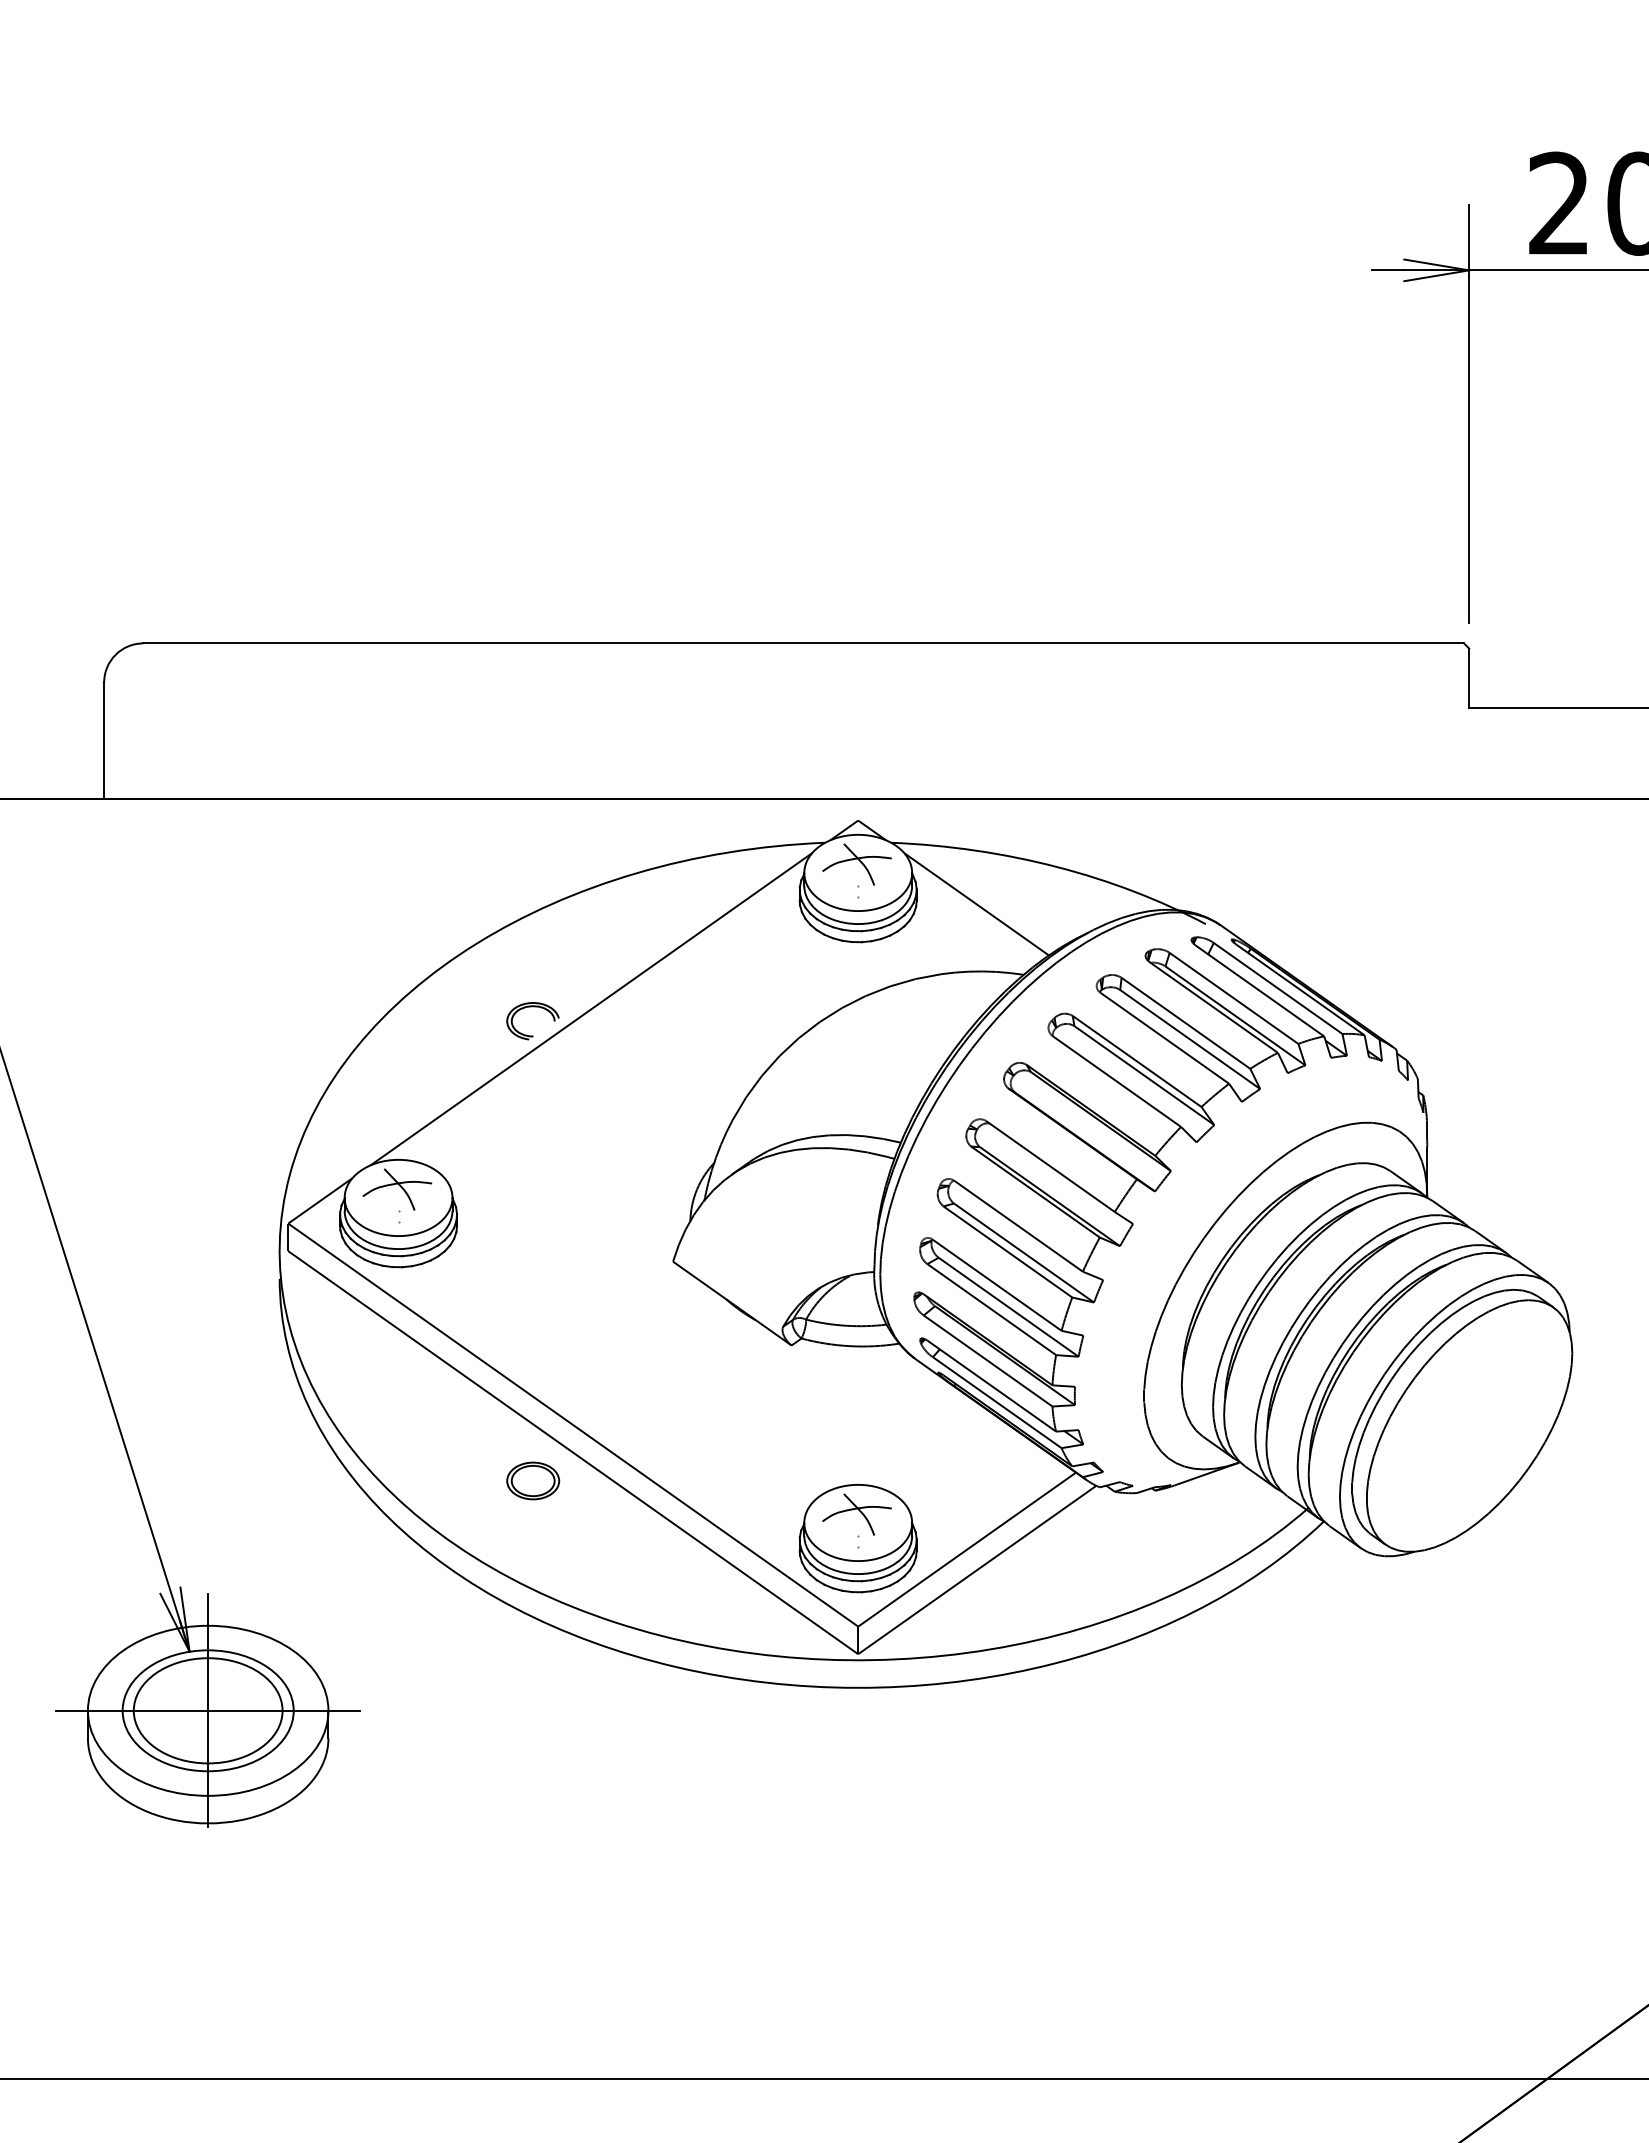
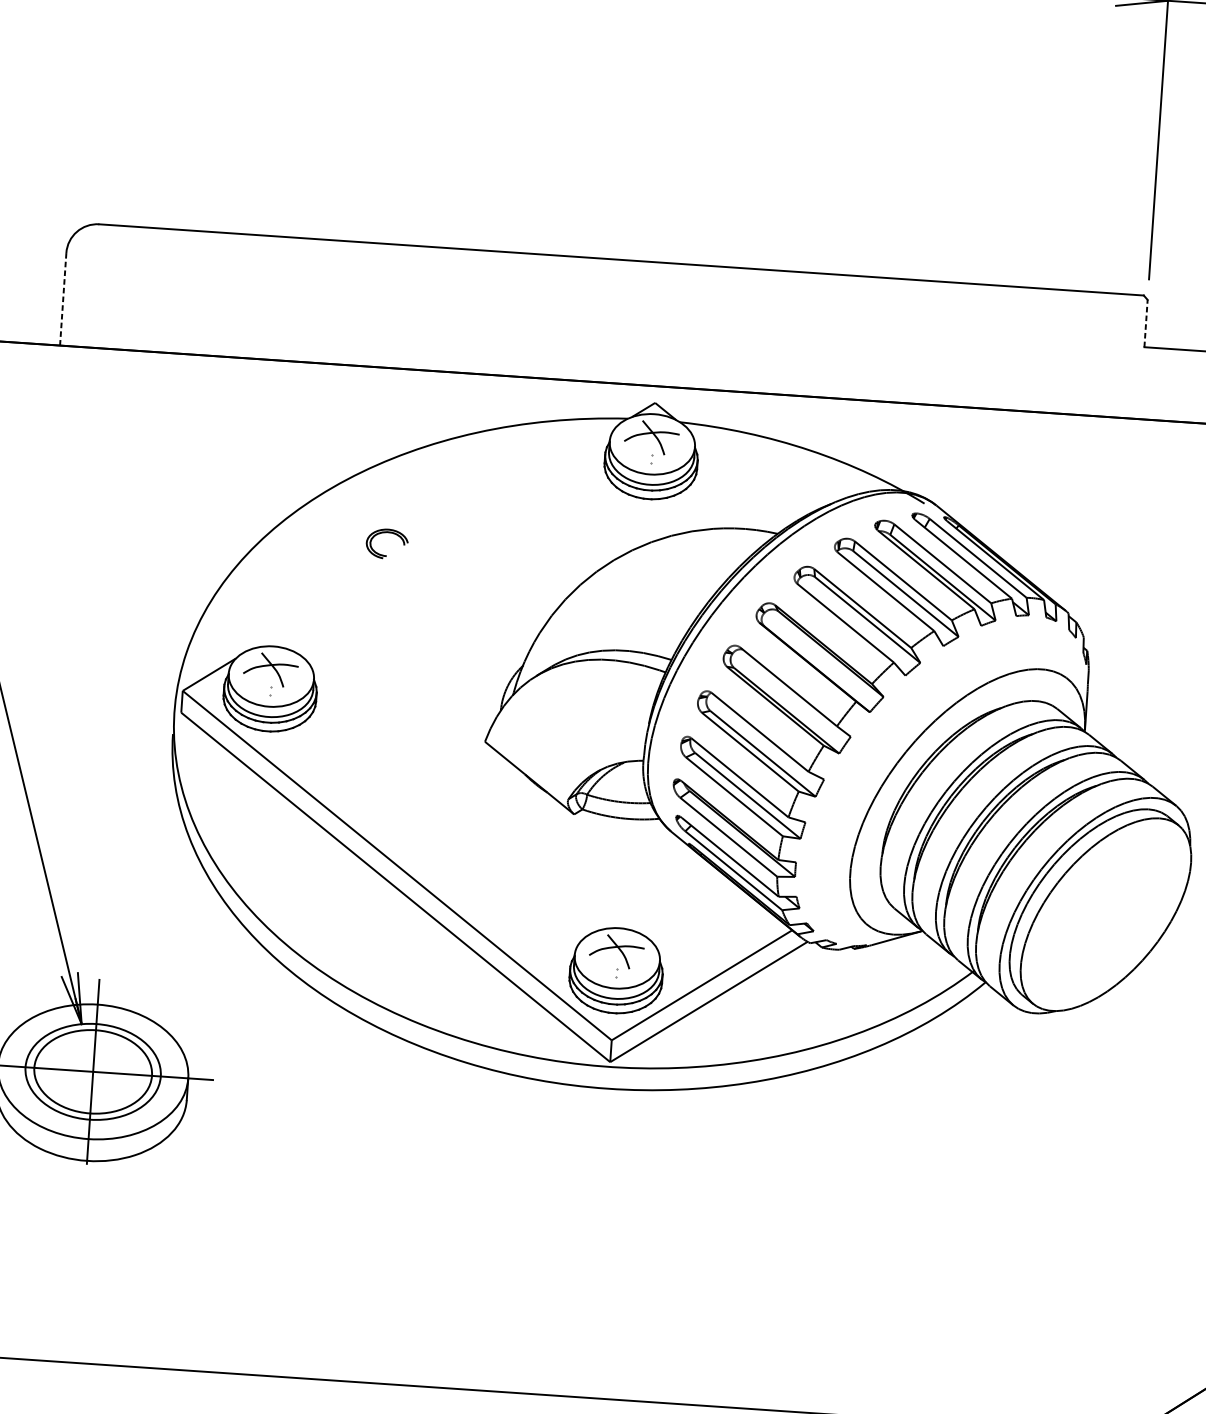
line: (1469, 678) -> (1146, 323), solid -> dashed
line: (104, 740) -> (63, 298), solid -> dashed
line: (976, 904) -> (744, 475), removed
line: (591, 1009) -> (434, 537), removed
part: (533, 1480) -> (362, 907), removed

